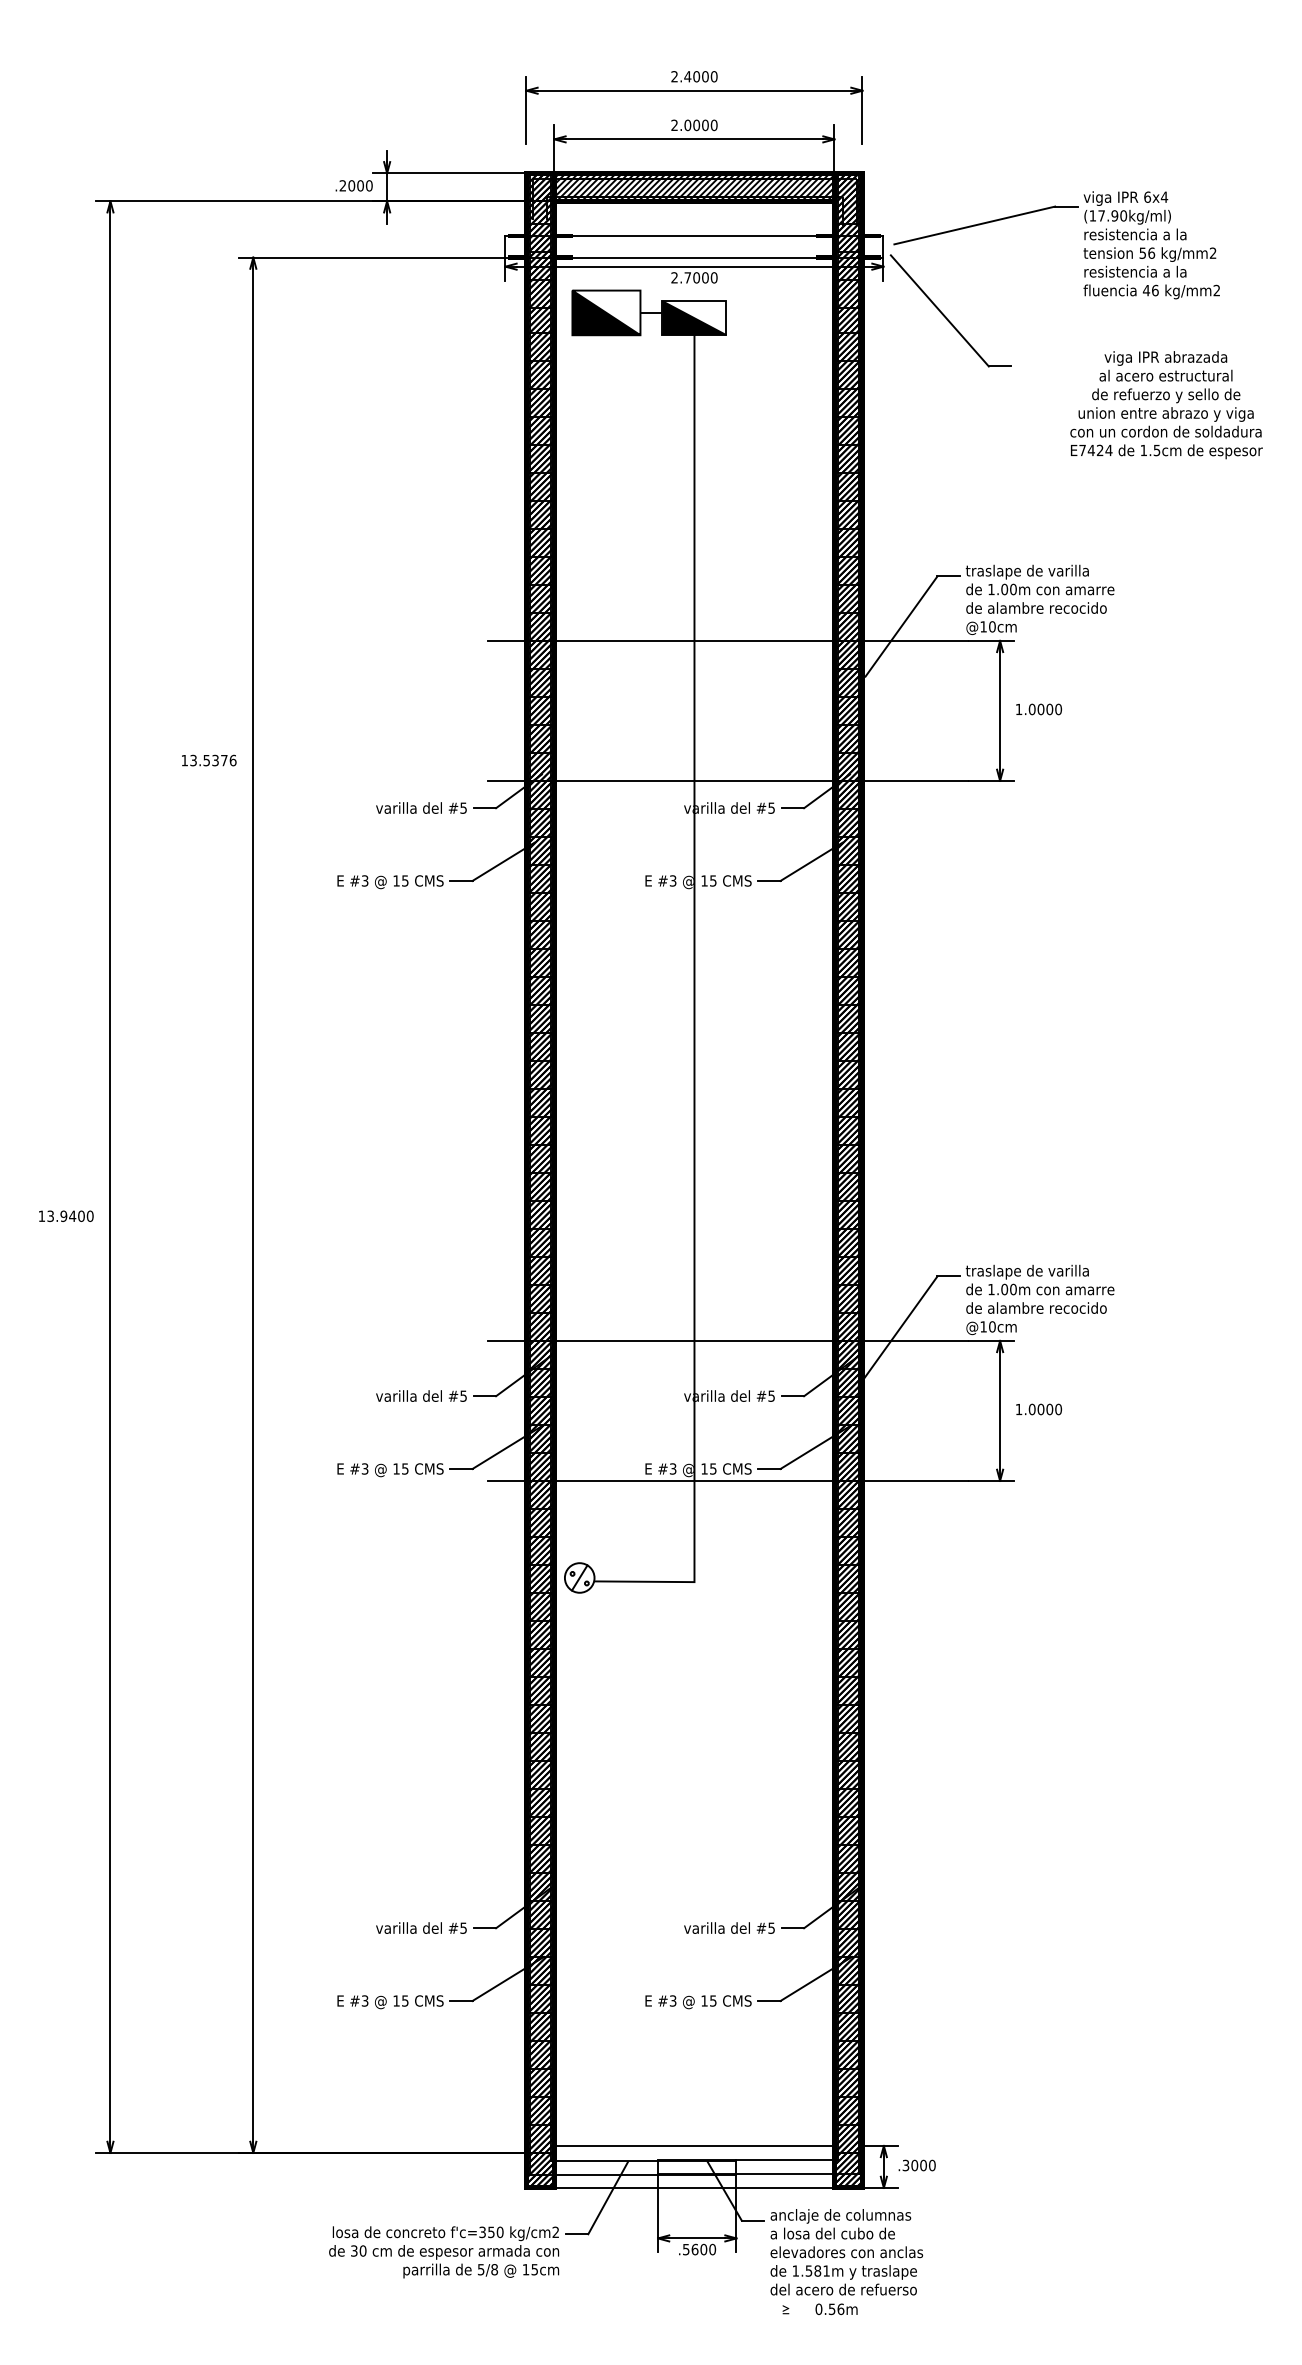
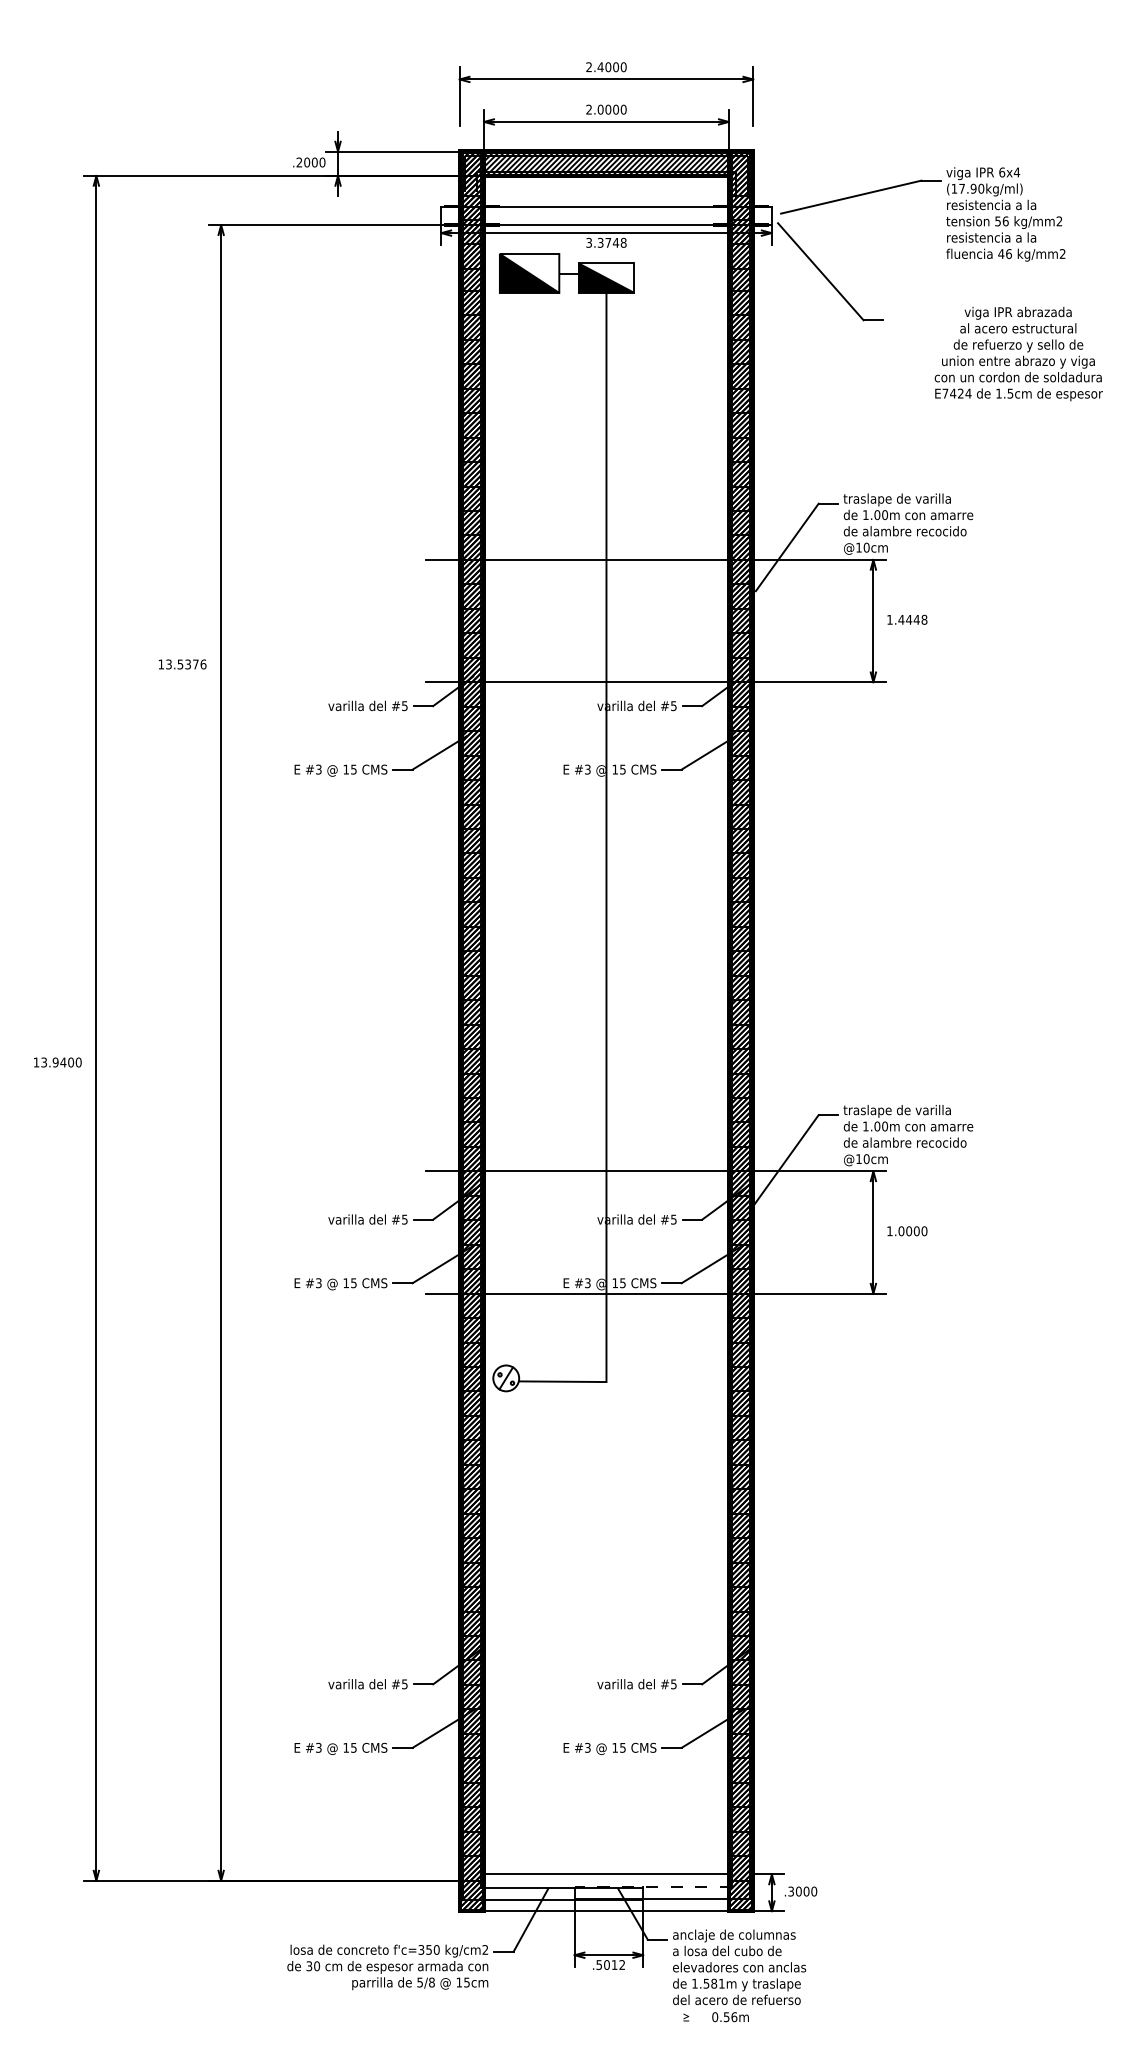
text: (694, 277) -> (606, 242), 2.7000 -> 3.3748
text: (1045, 709) -> (913, 619), 1.0000 -> 1.4448
line: (748, 2159) -> (653, 1886), solid -> dashed
text: (703, 2249) -> (614, 1964), .5600 -> .5012

